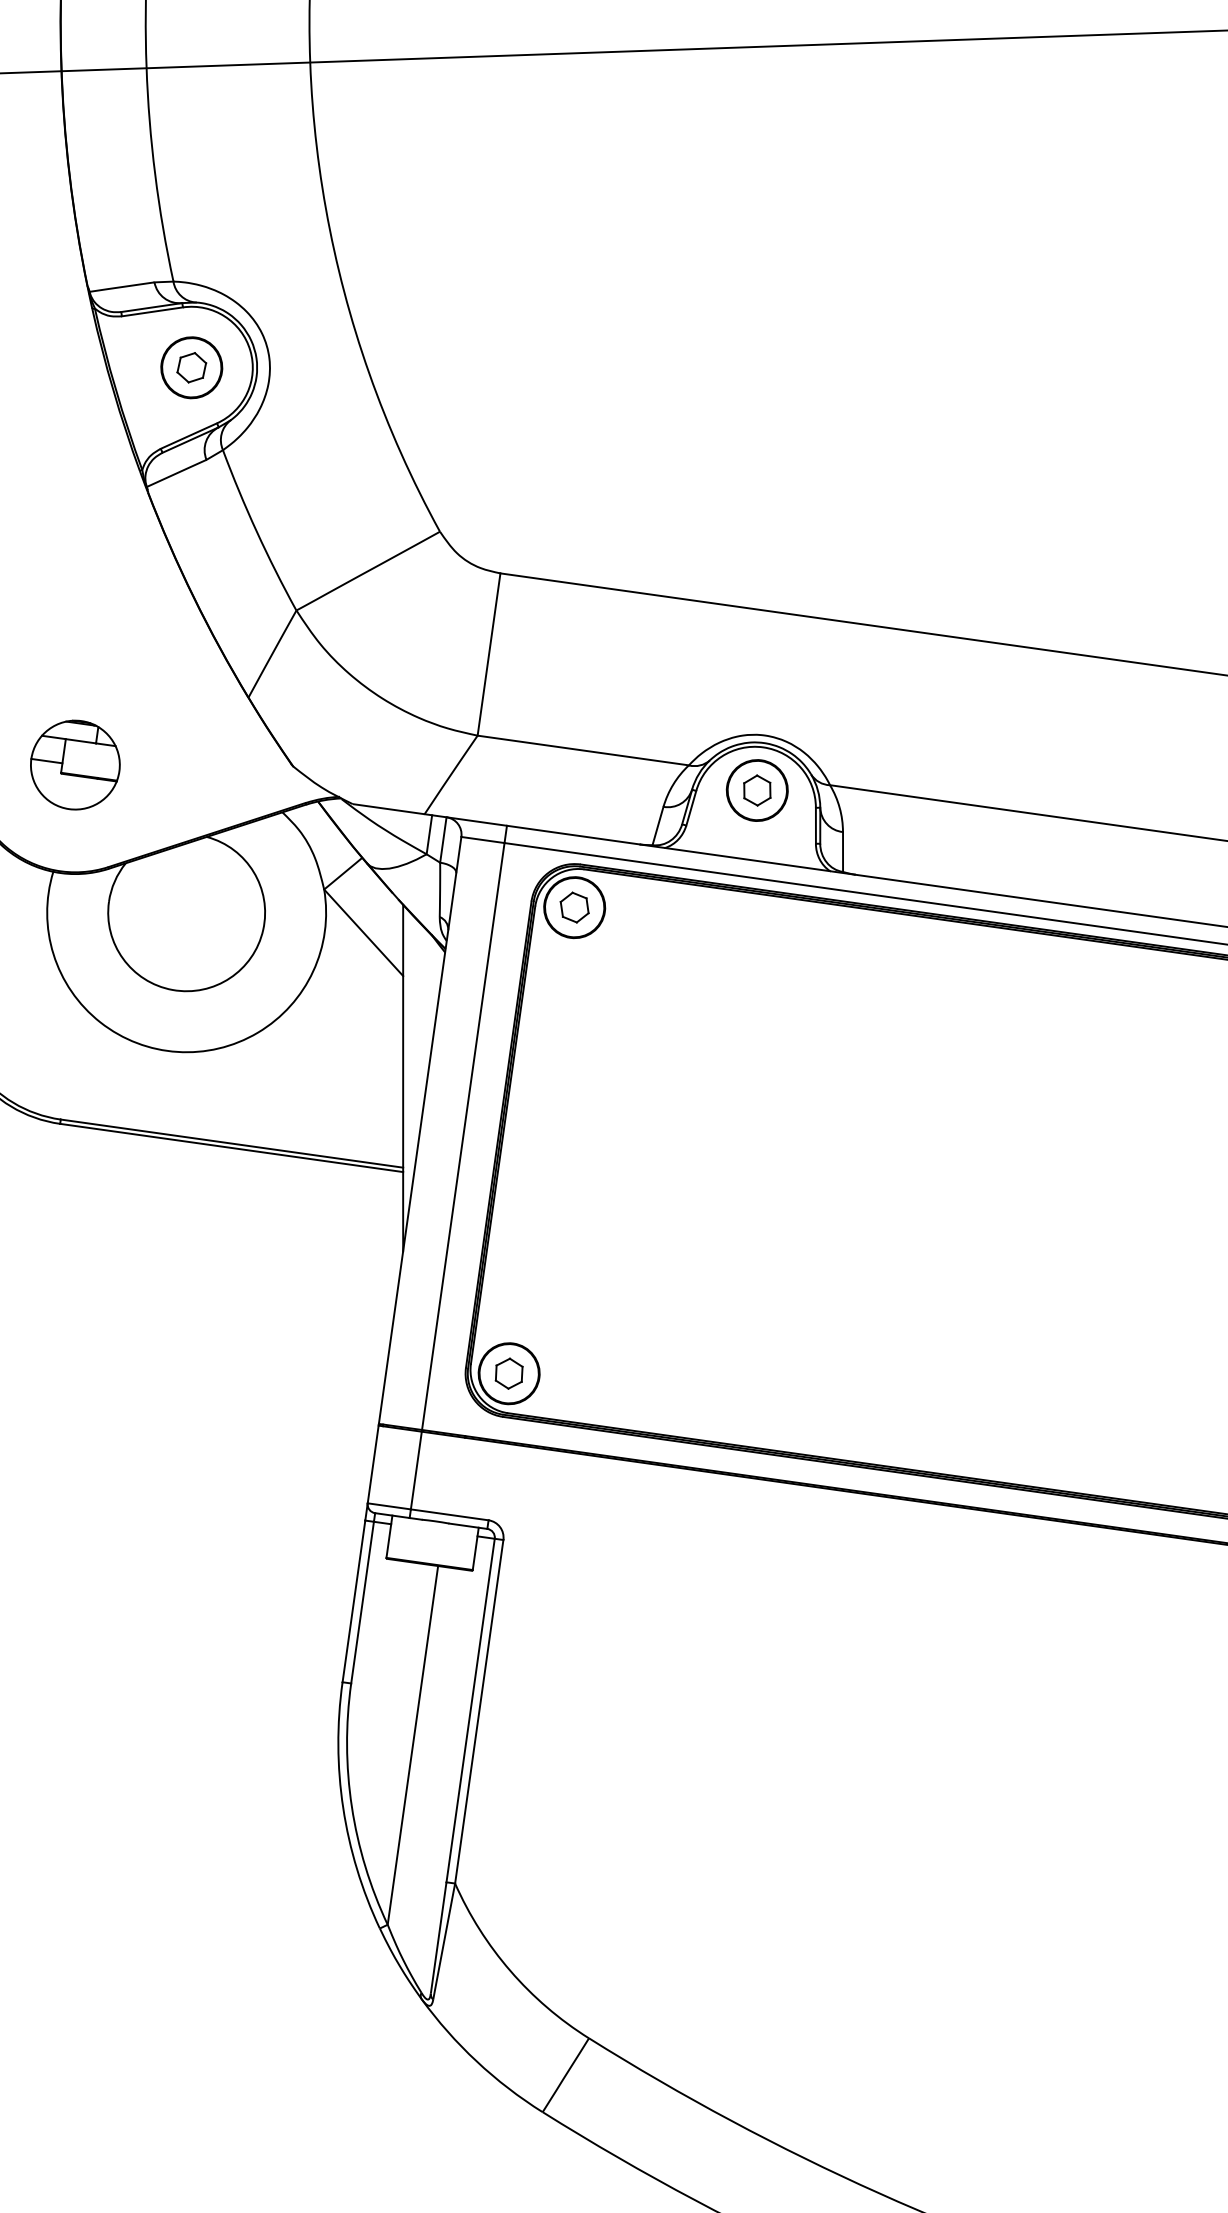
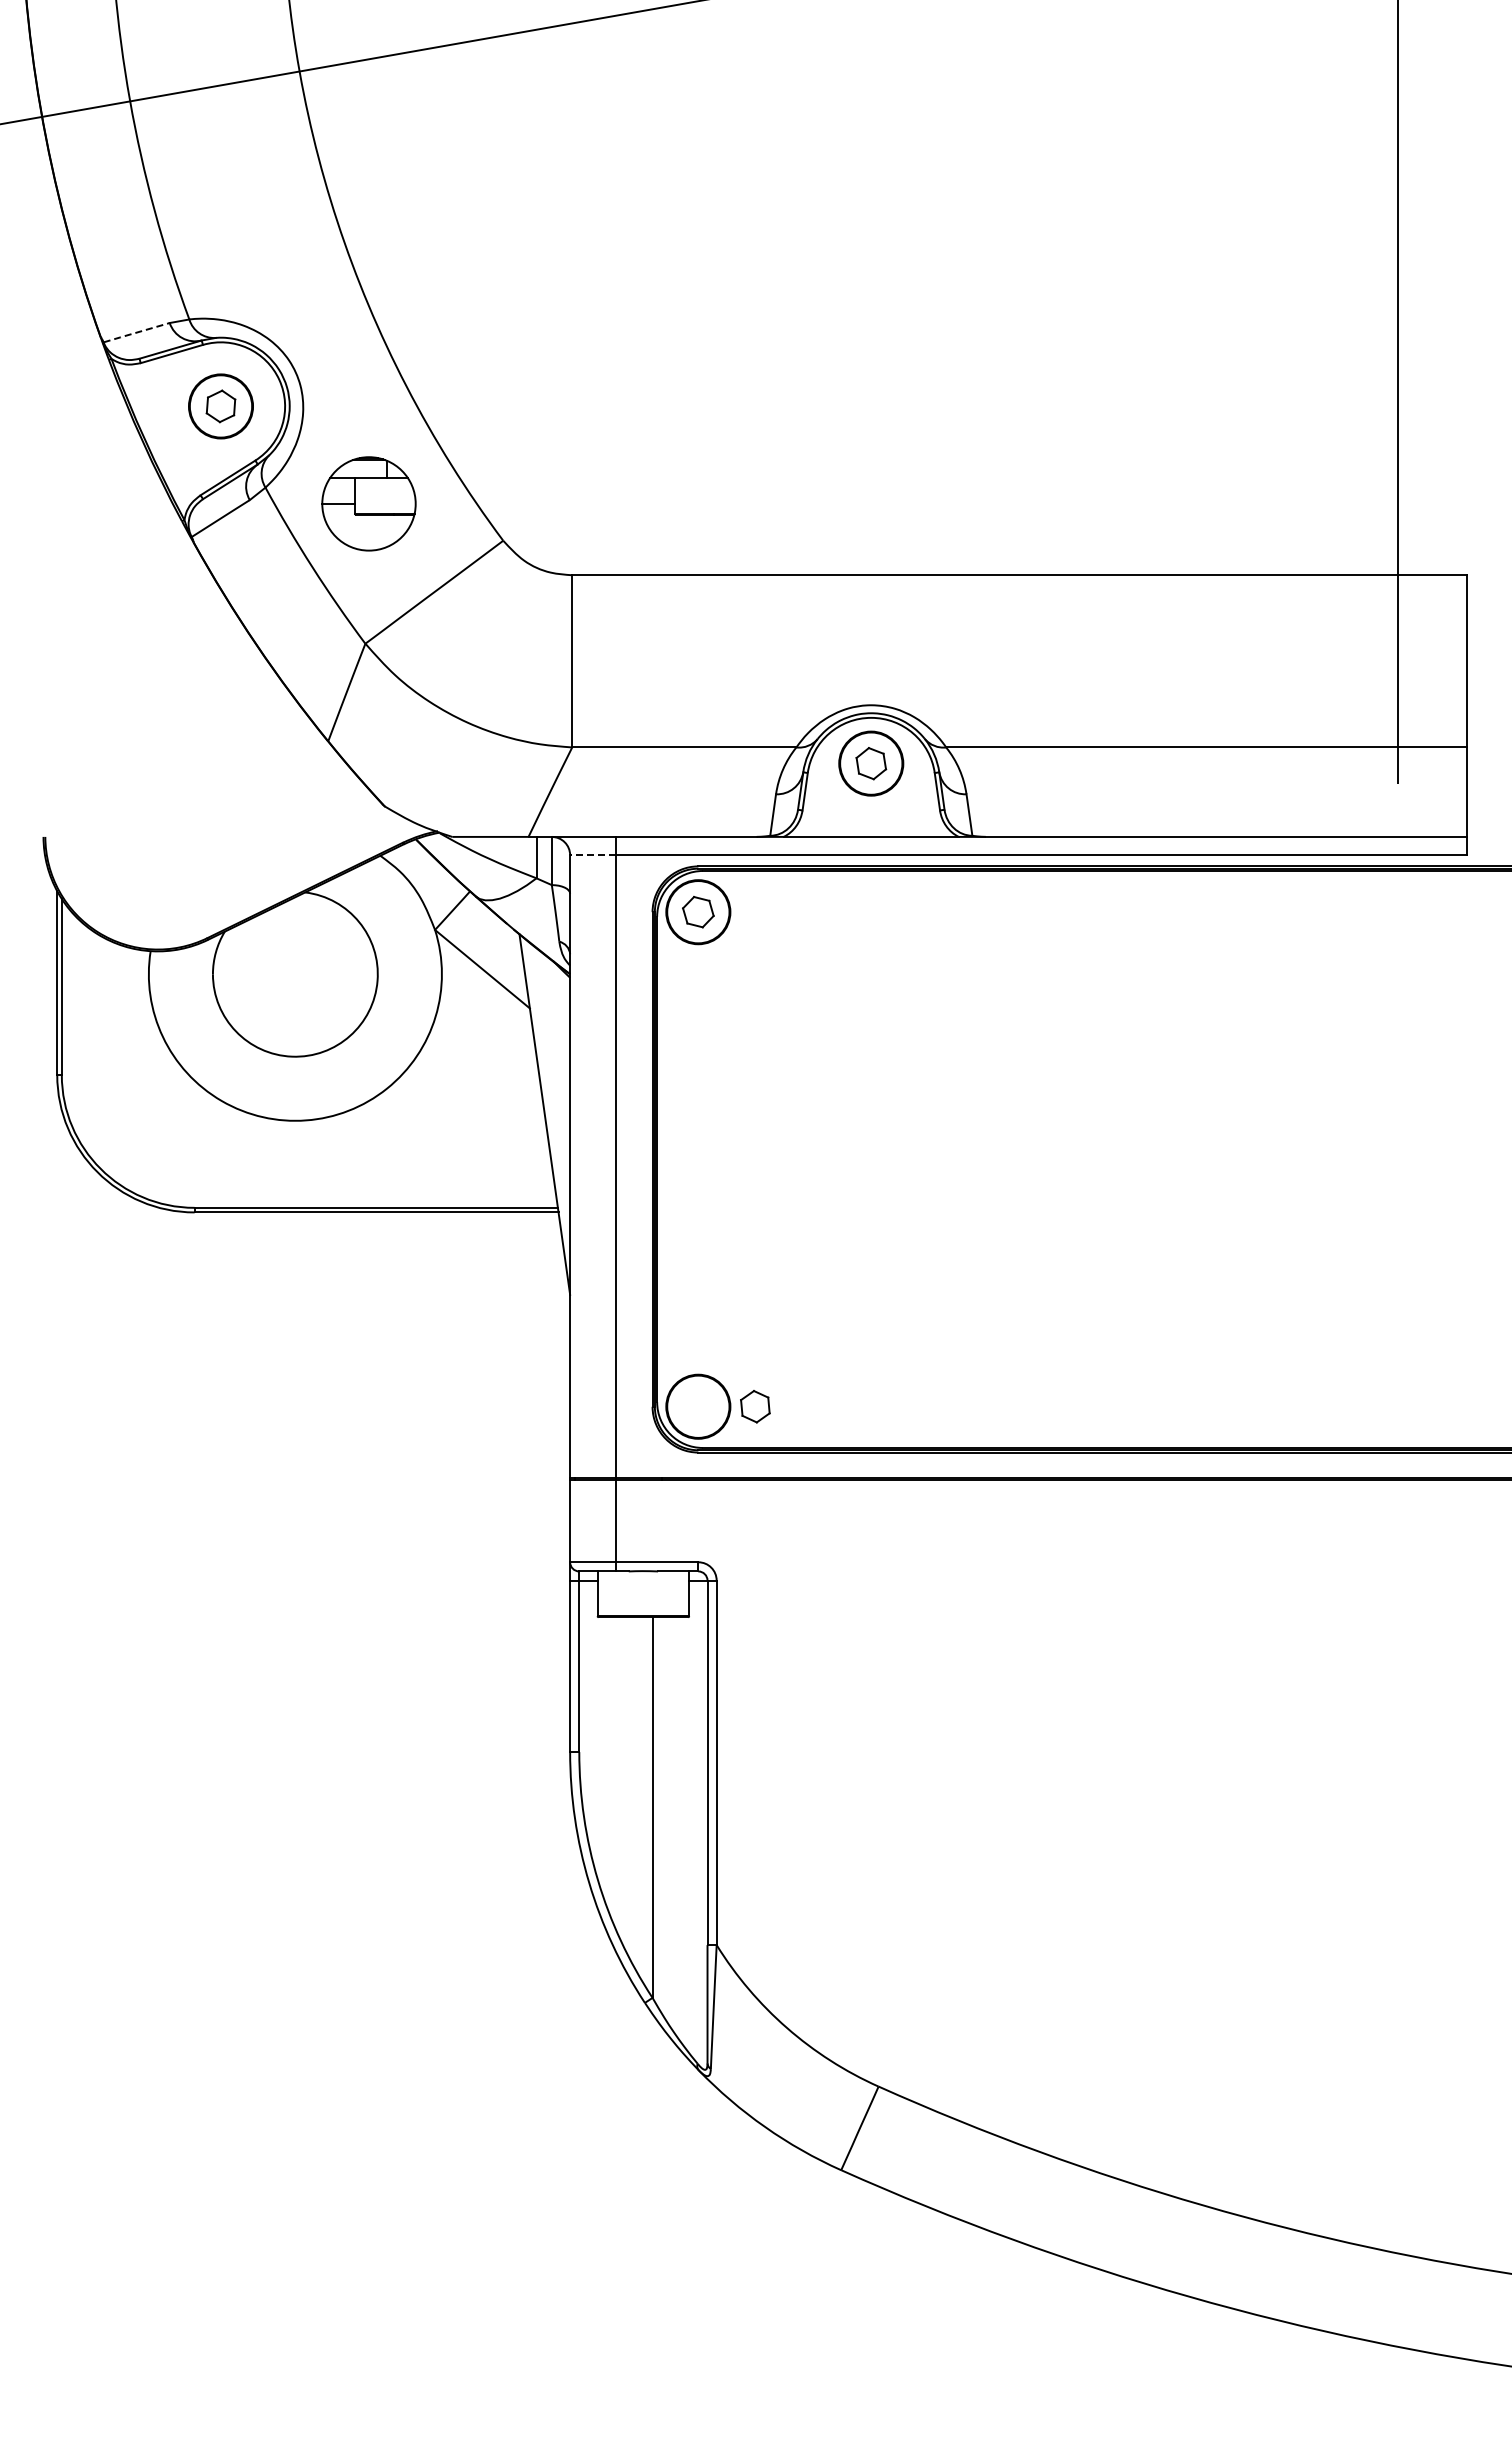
line: (121, 286) -> (136, 332), solid -> dashed
part: (74, 764) -> (368, 503), moved
line: (483, 840) -> (593, 855), solid -> dashed
part: (509, 1373) -> (755, 1406), moved

